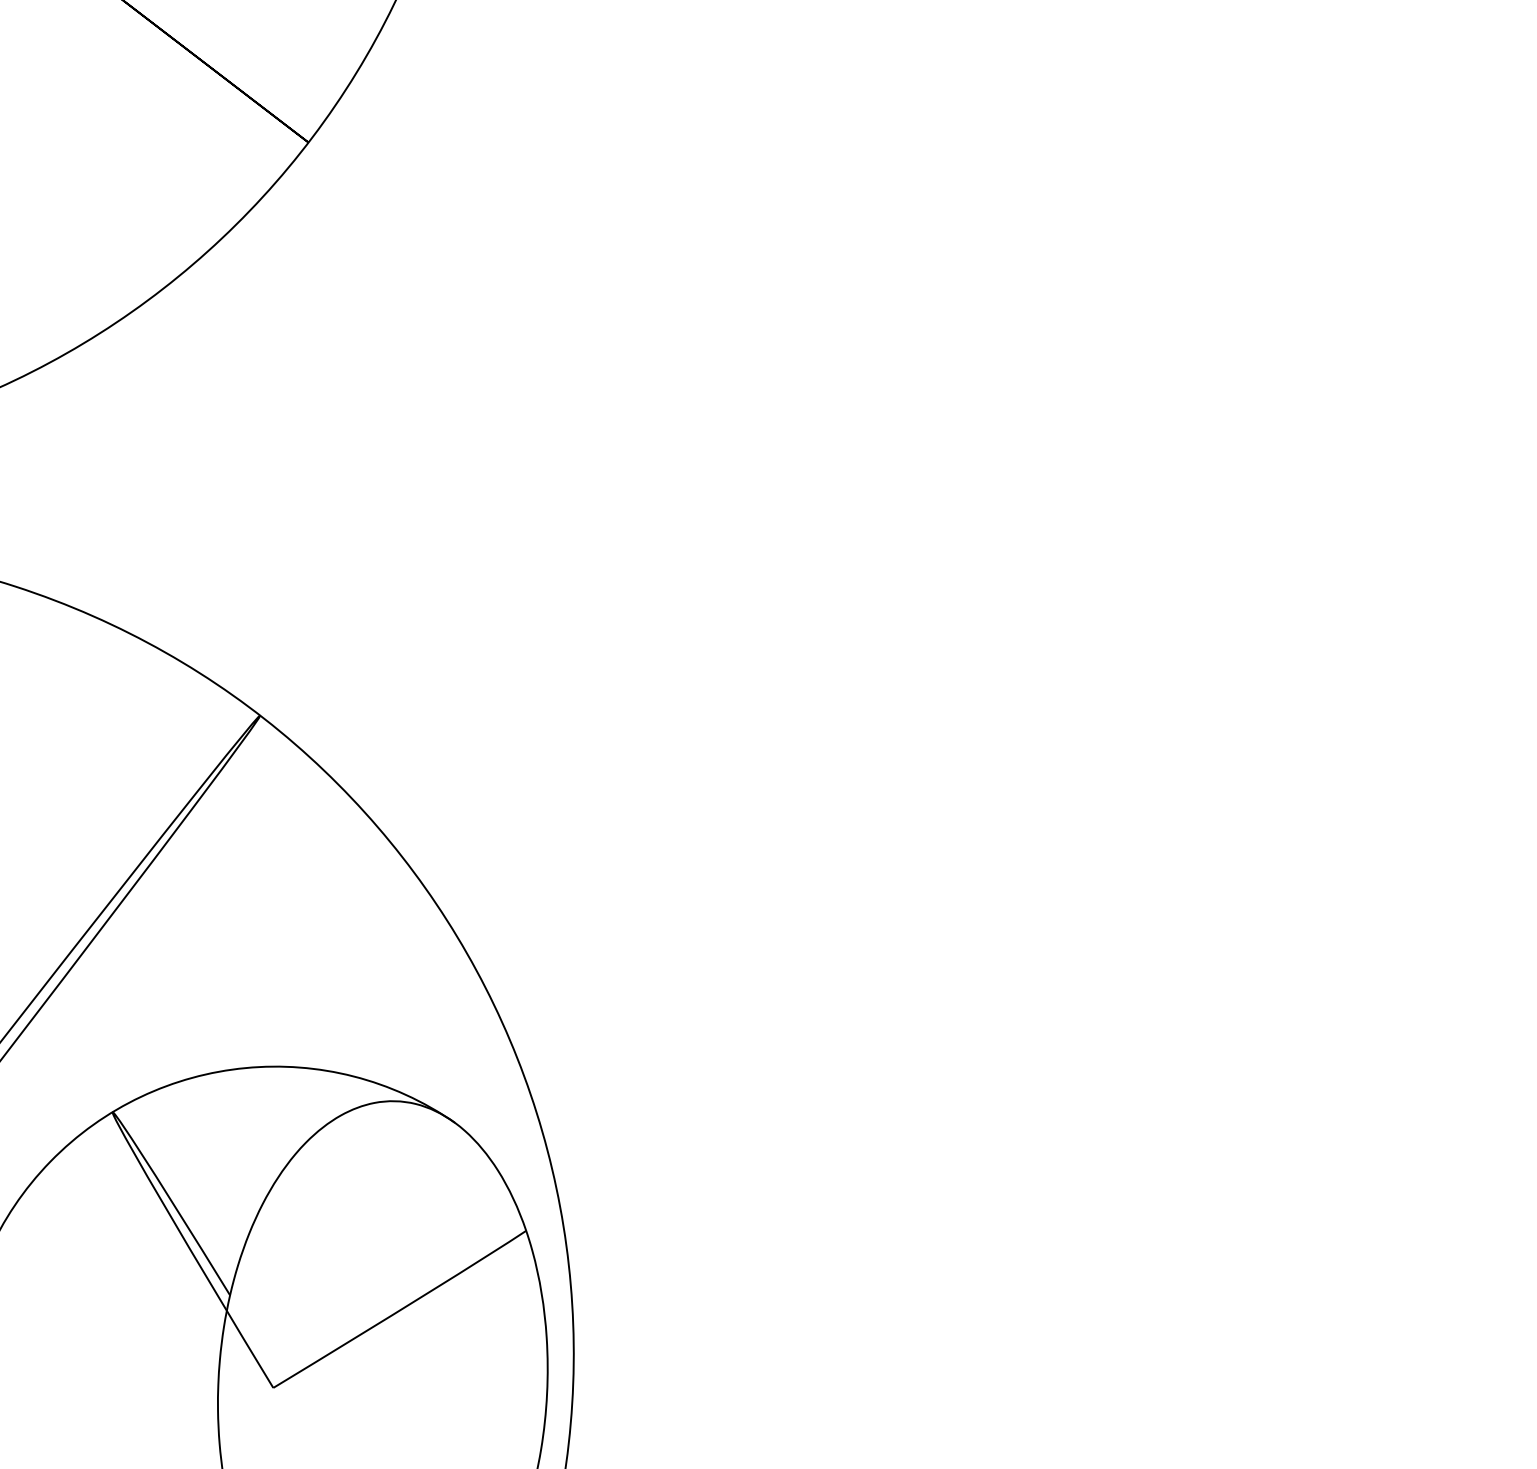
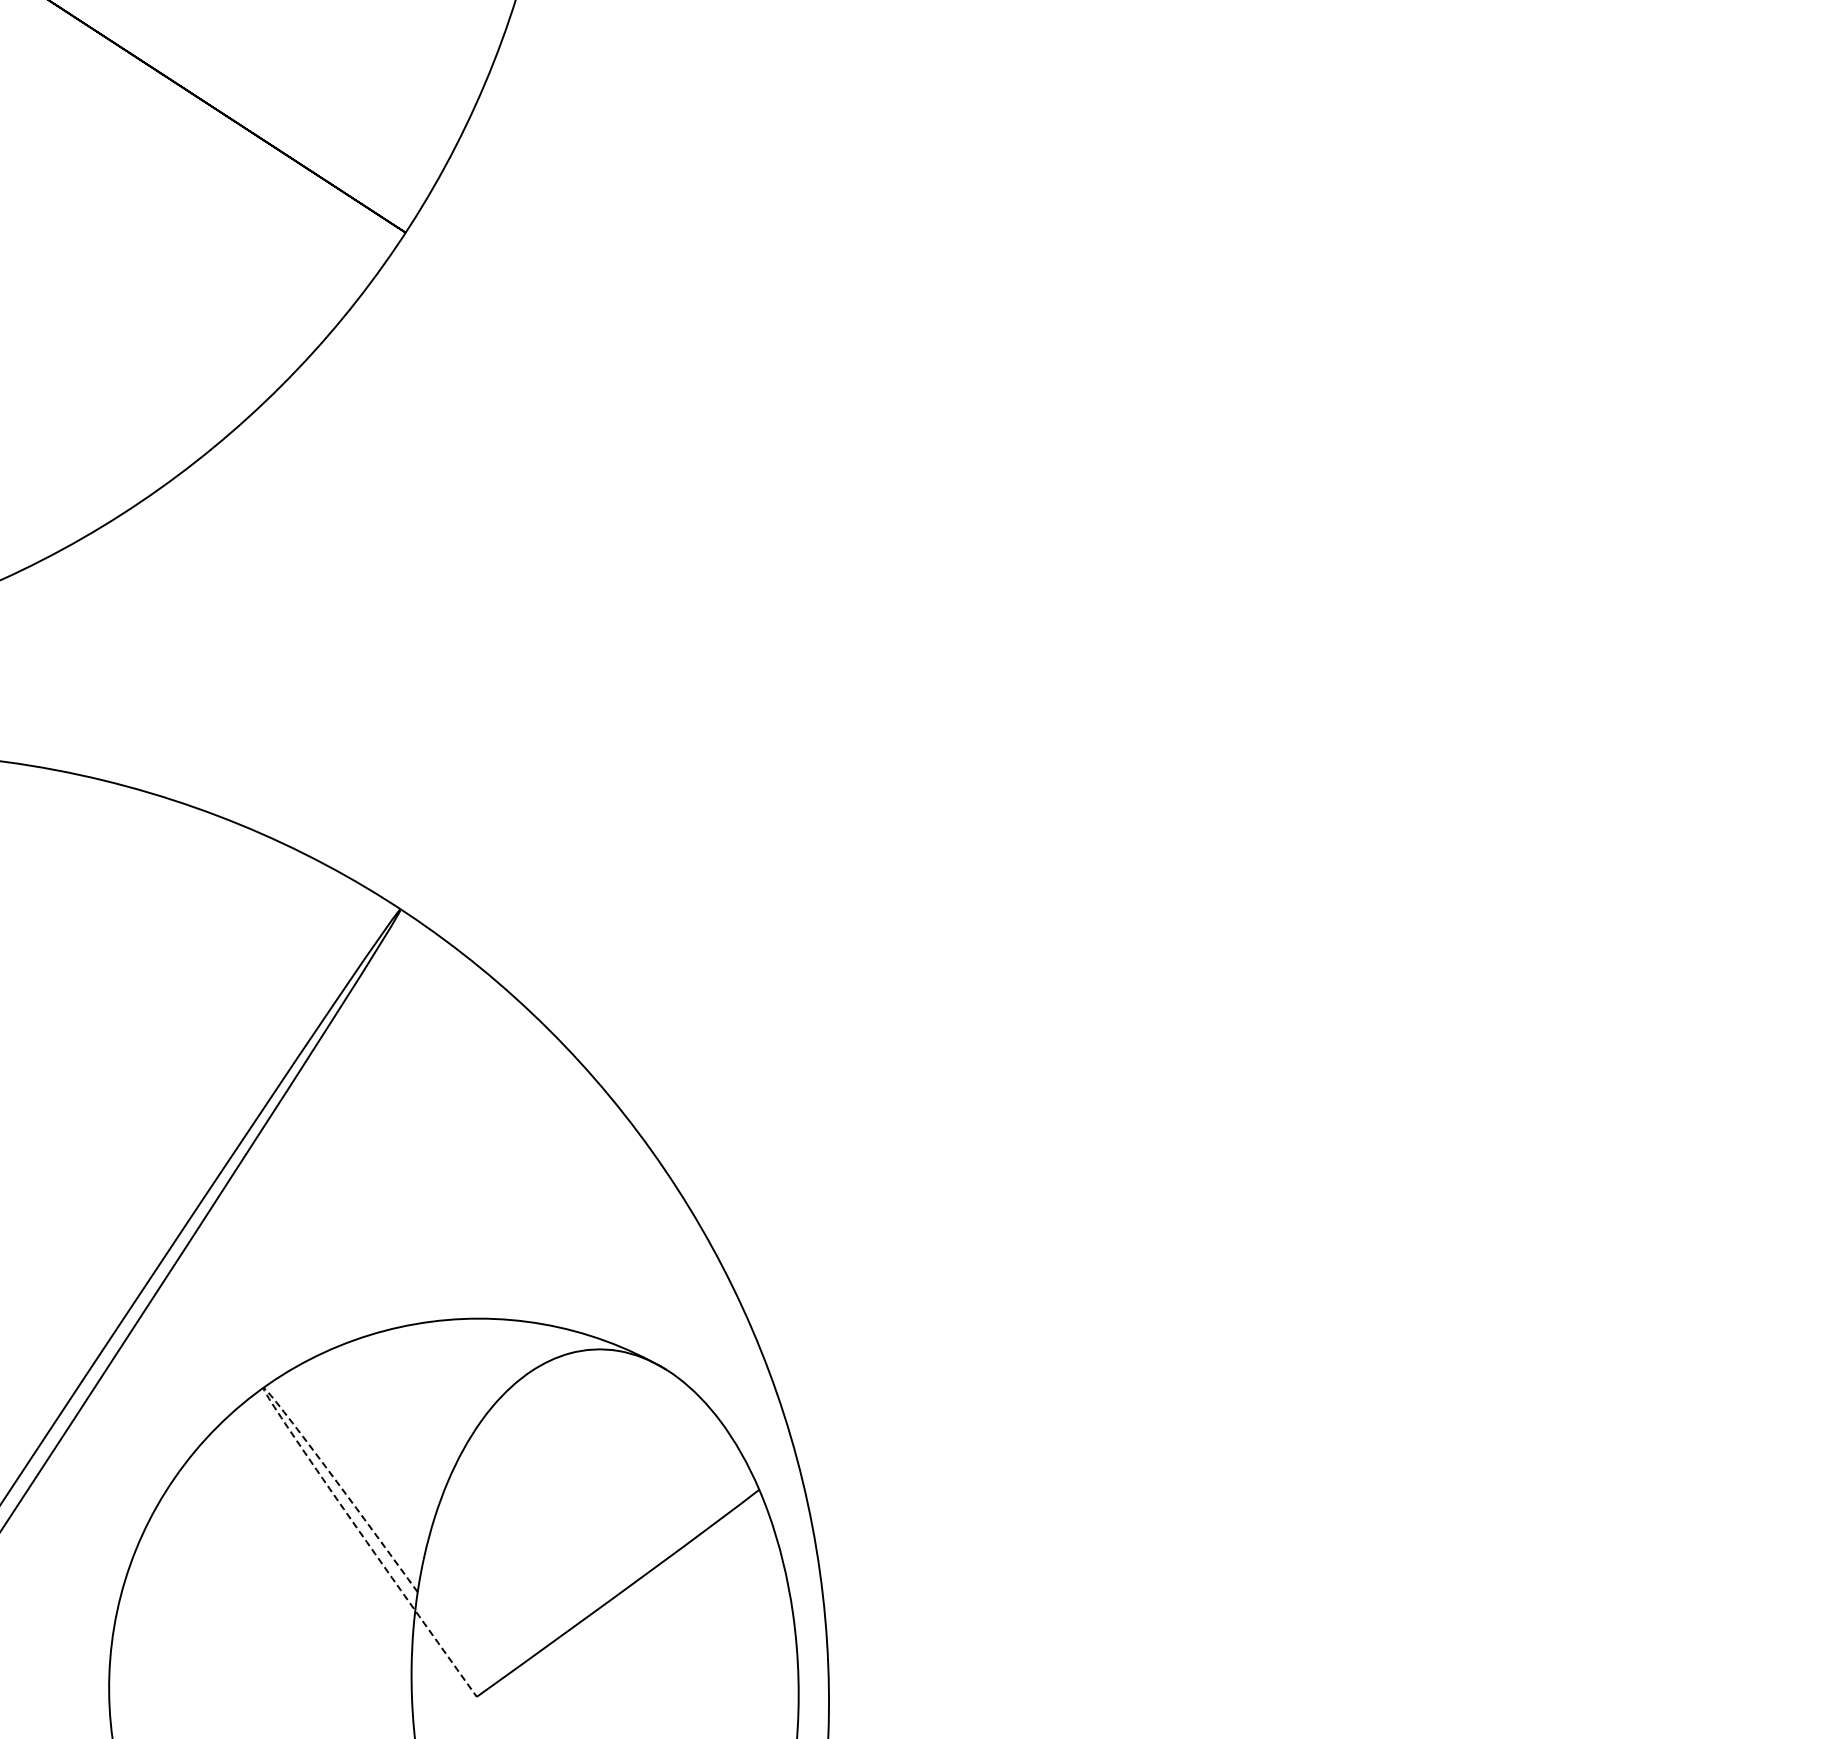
arc: (129, 1146) -> (286, 1426), solid -> dashed

